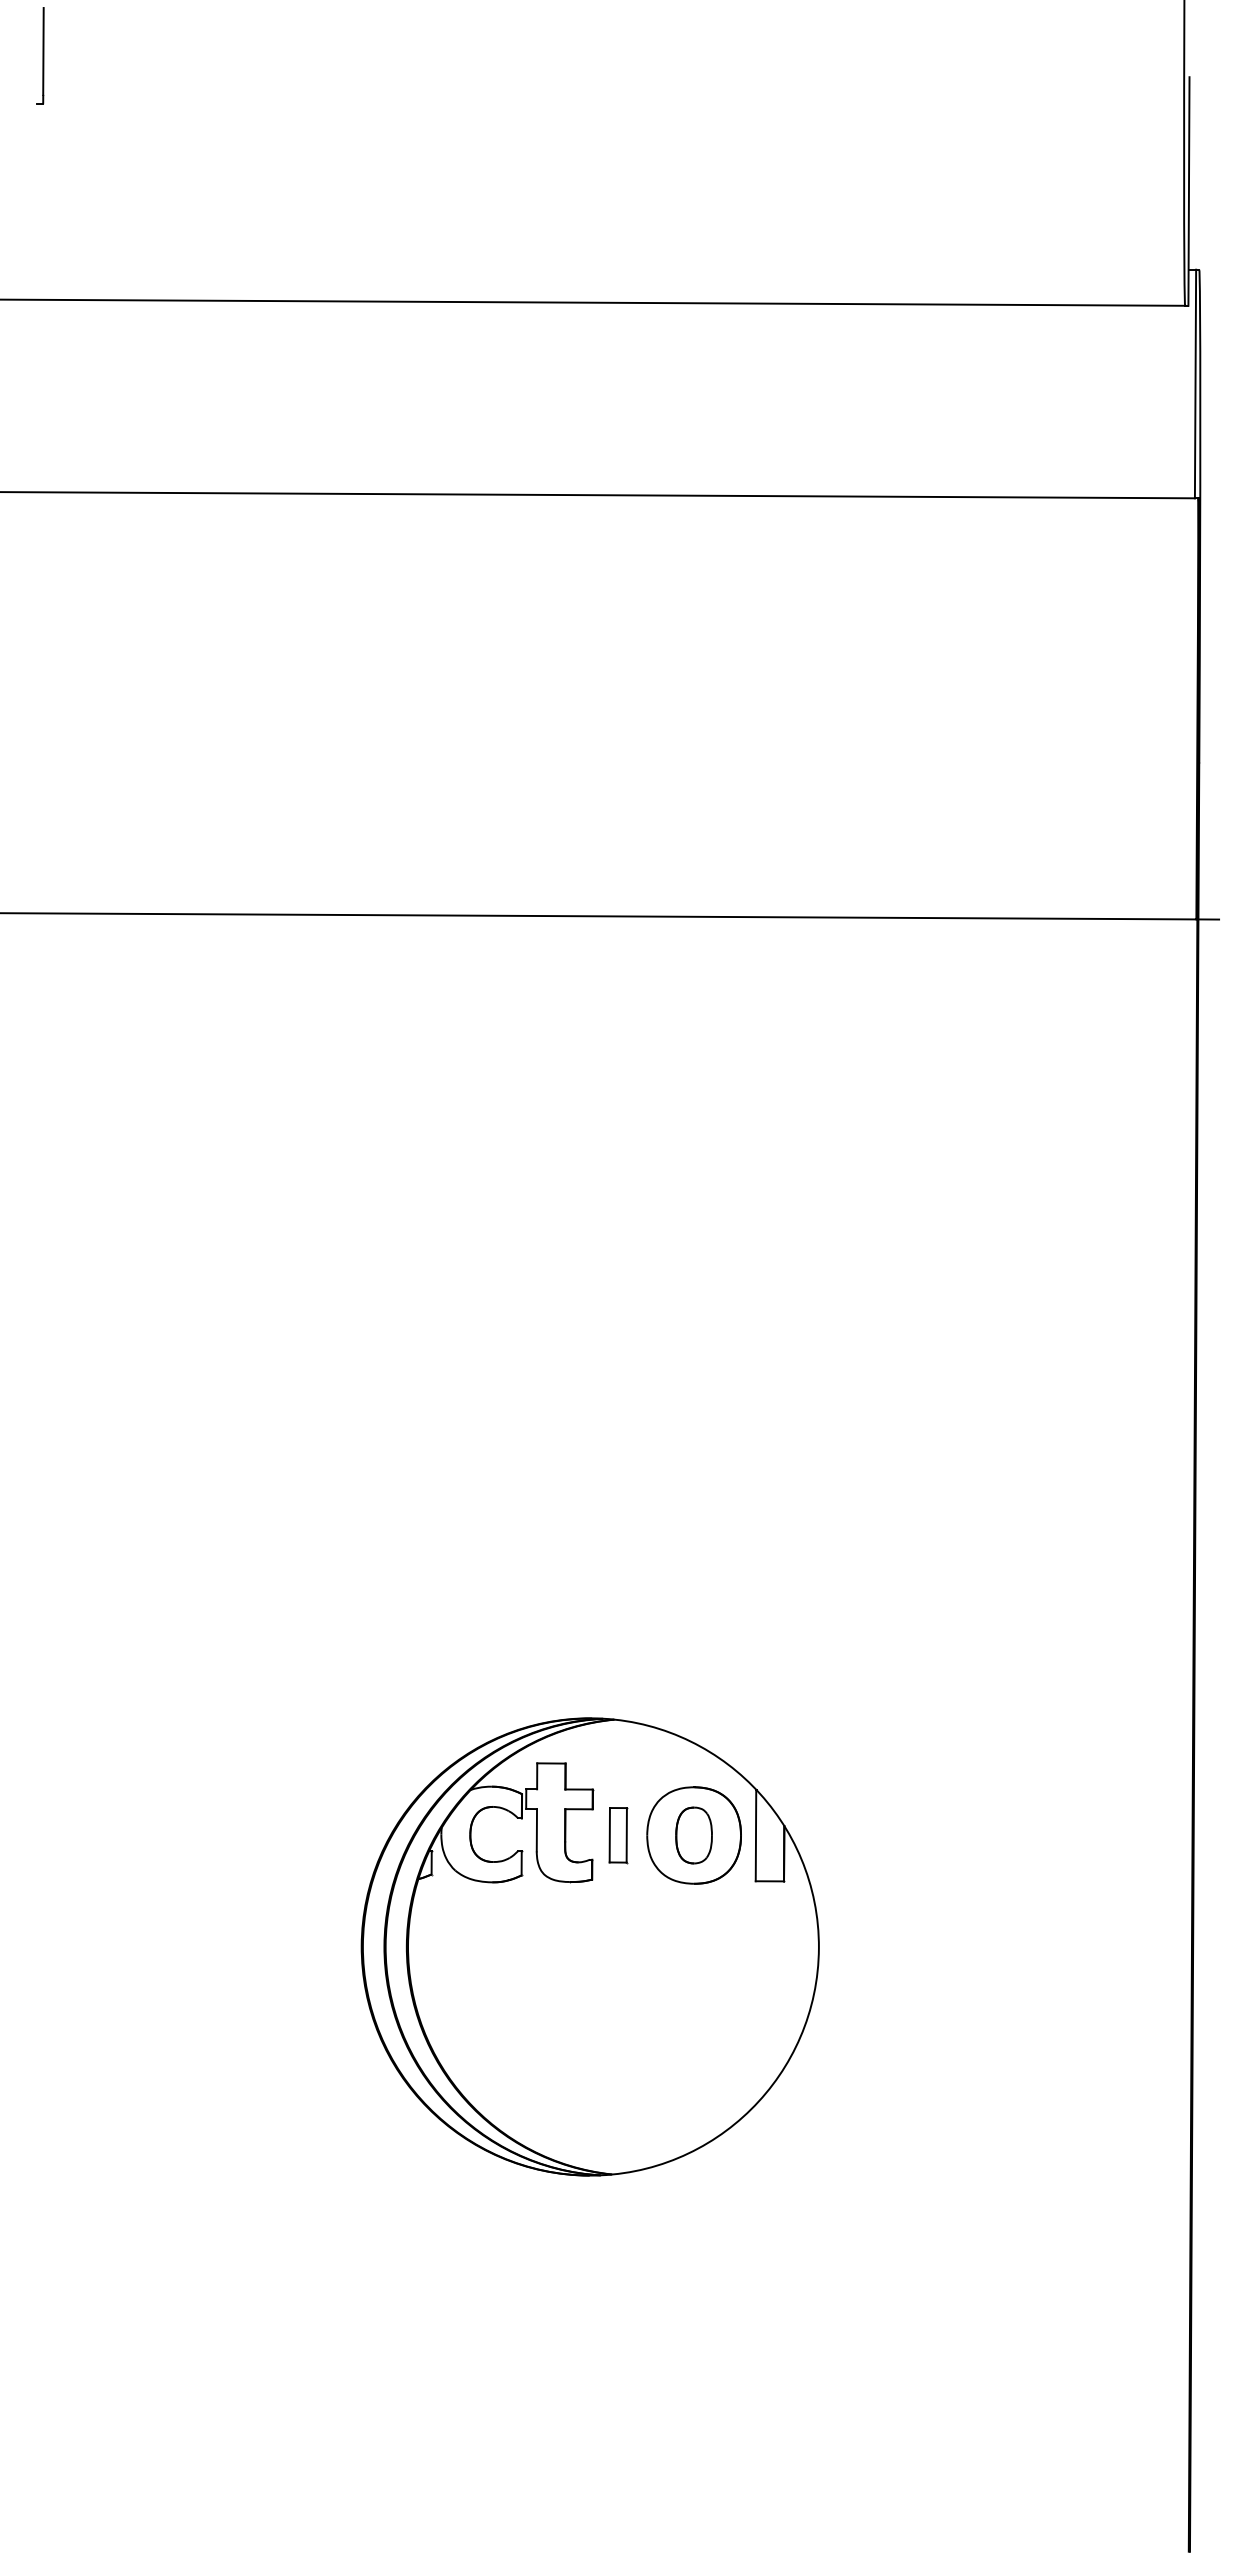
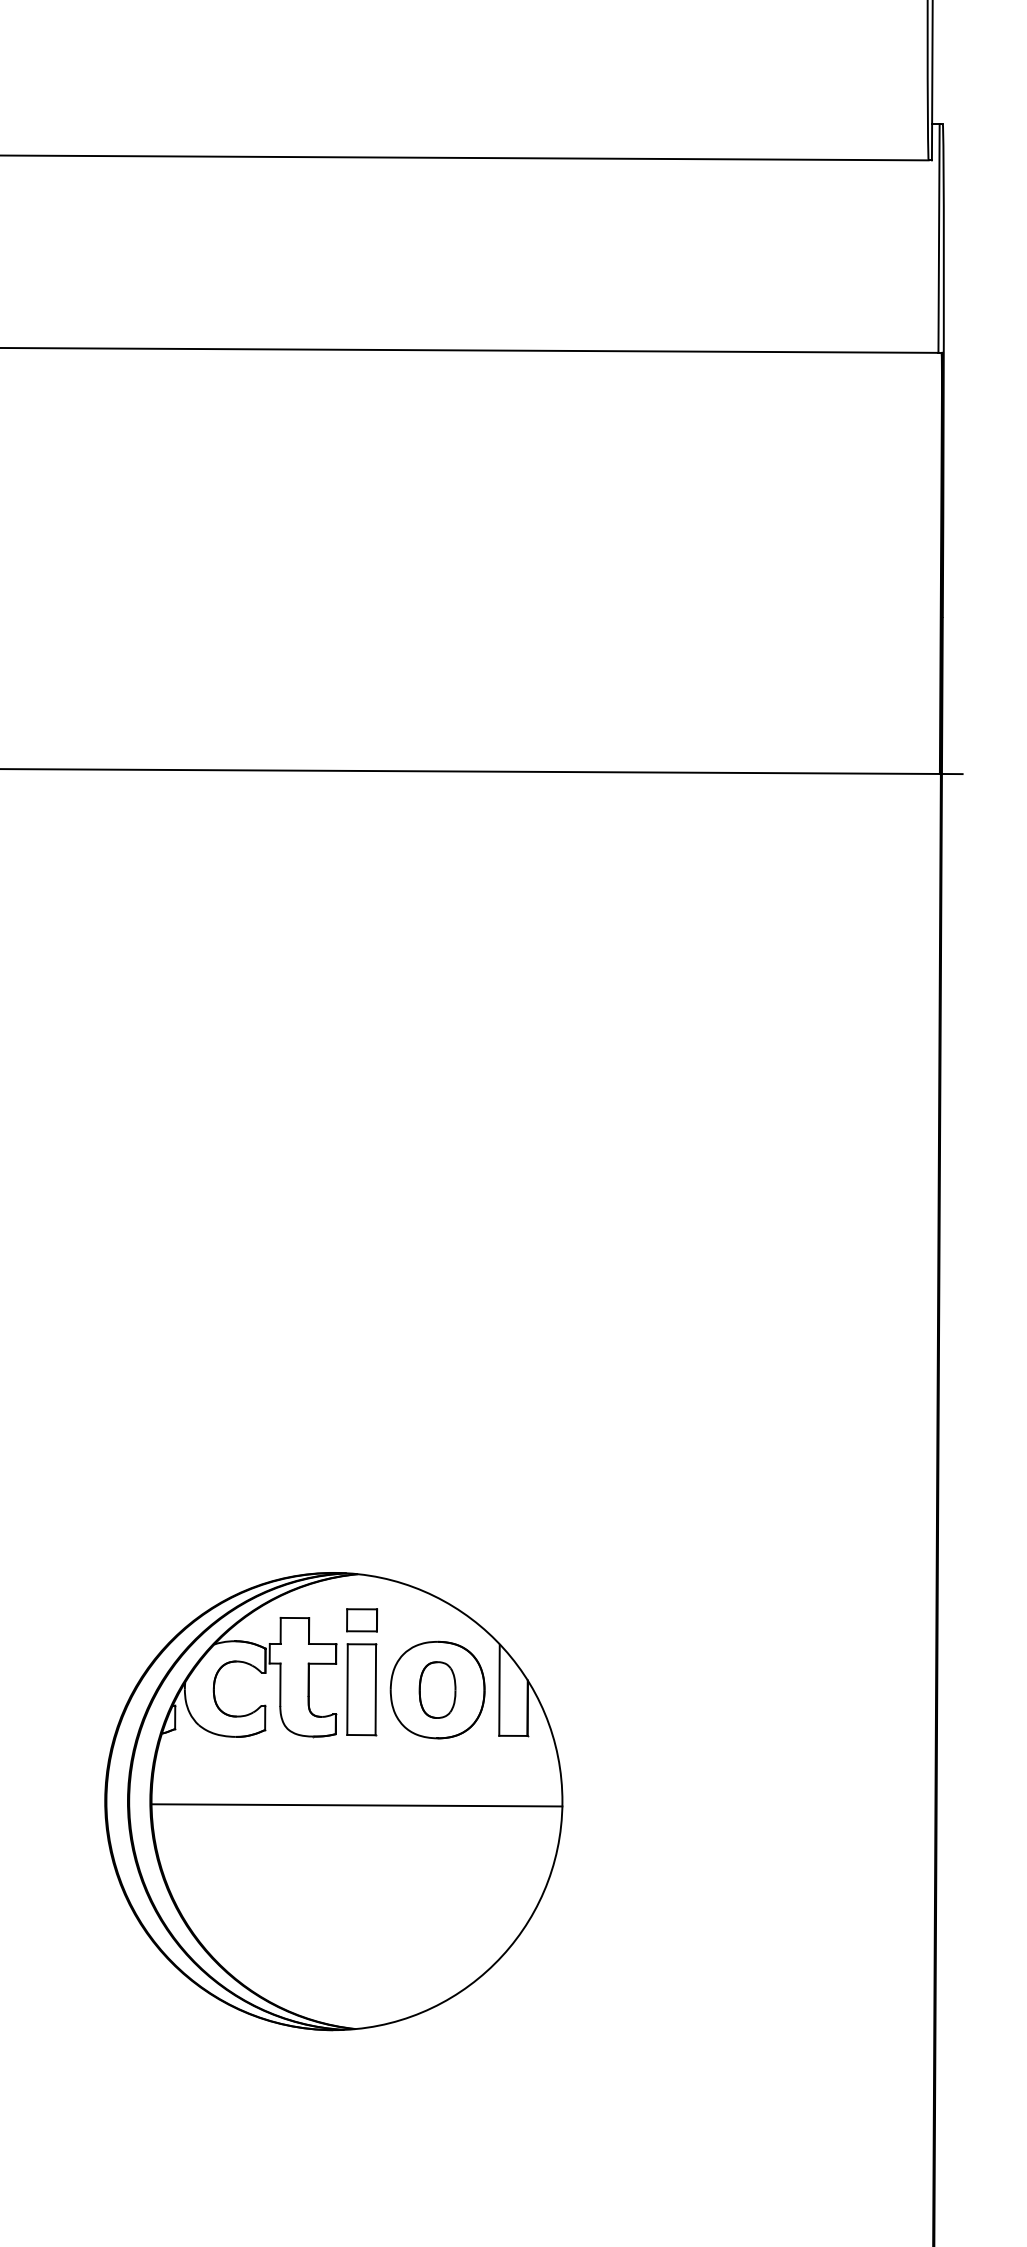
part: (618, 1765) -> (362, 1620), added
part: (618, 1835) -> (362, 1690), size x1.67
line: (613, 1950) -> (357, 1805), added

